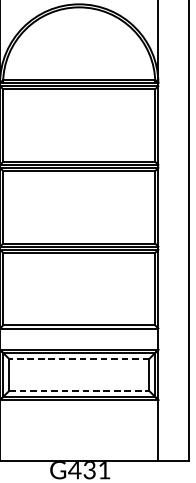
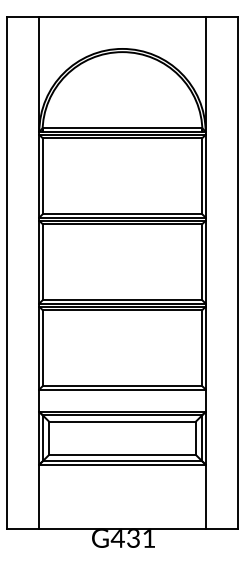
line: (79, 358) -> (122, 421), dashed -> solid
line: (79, 391) -> (122, 455), dashed -> solid

